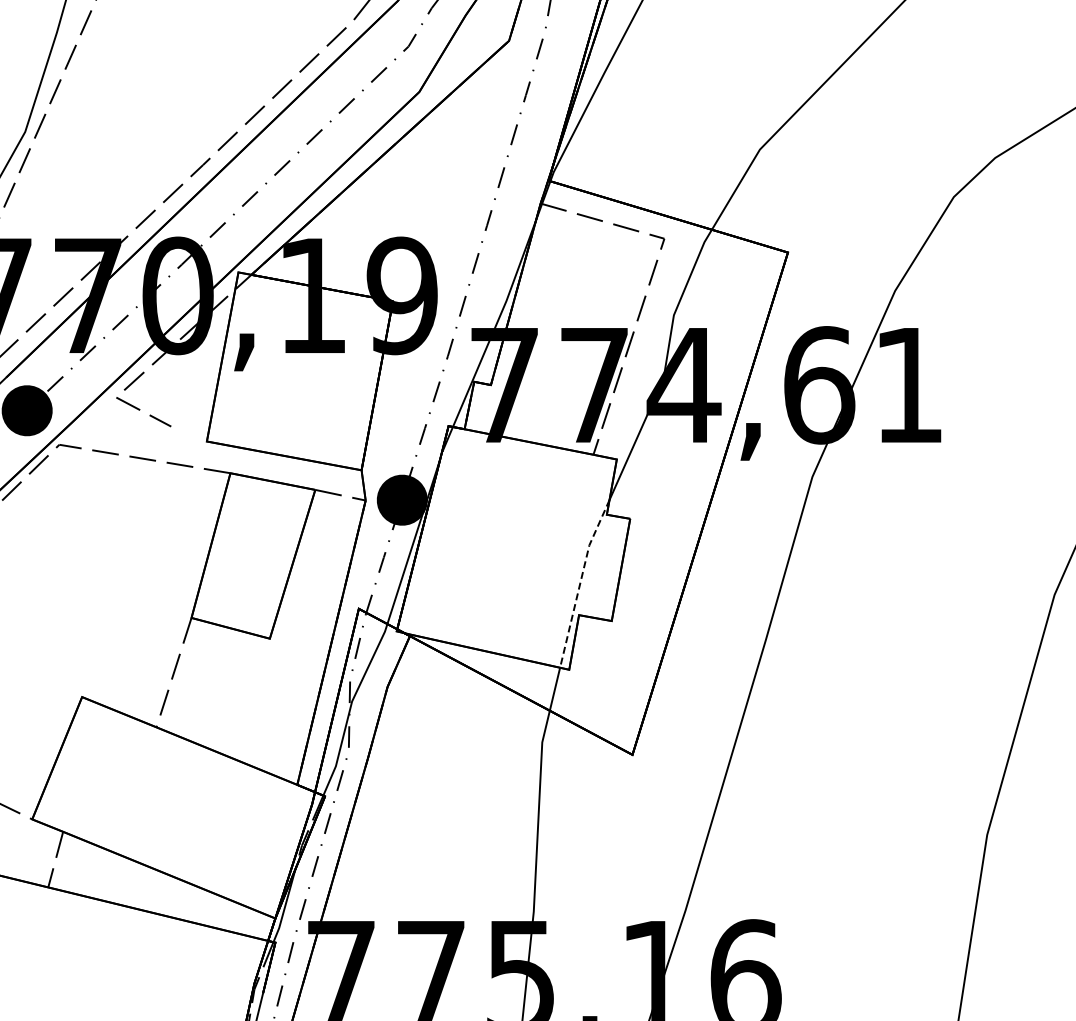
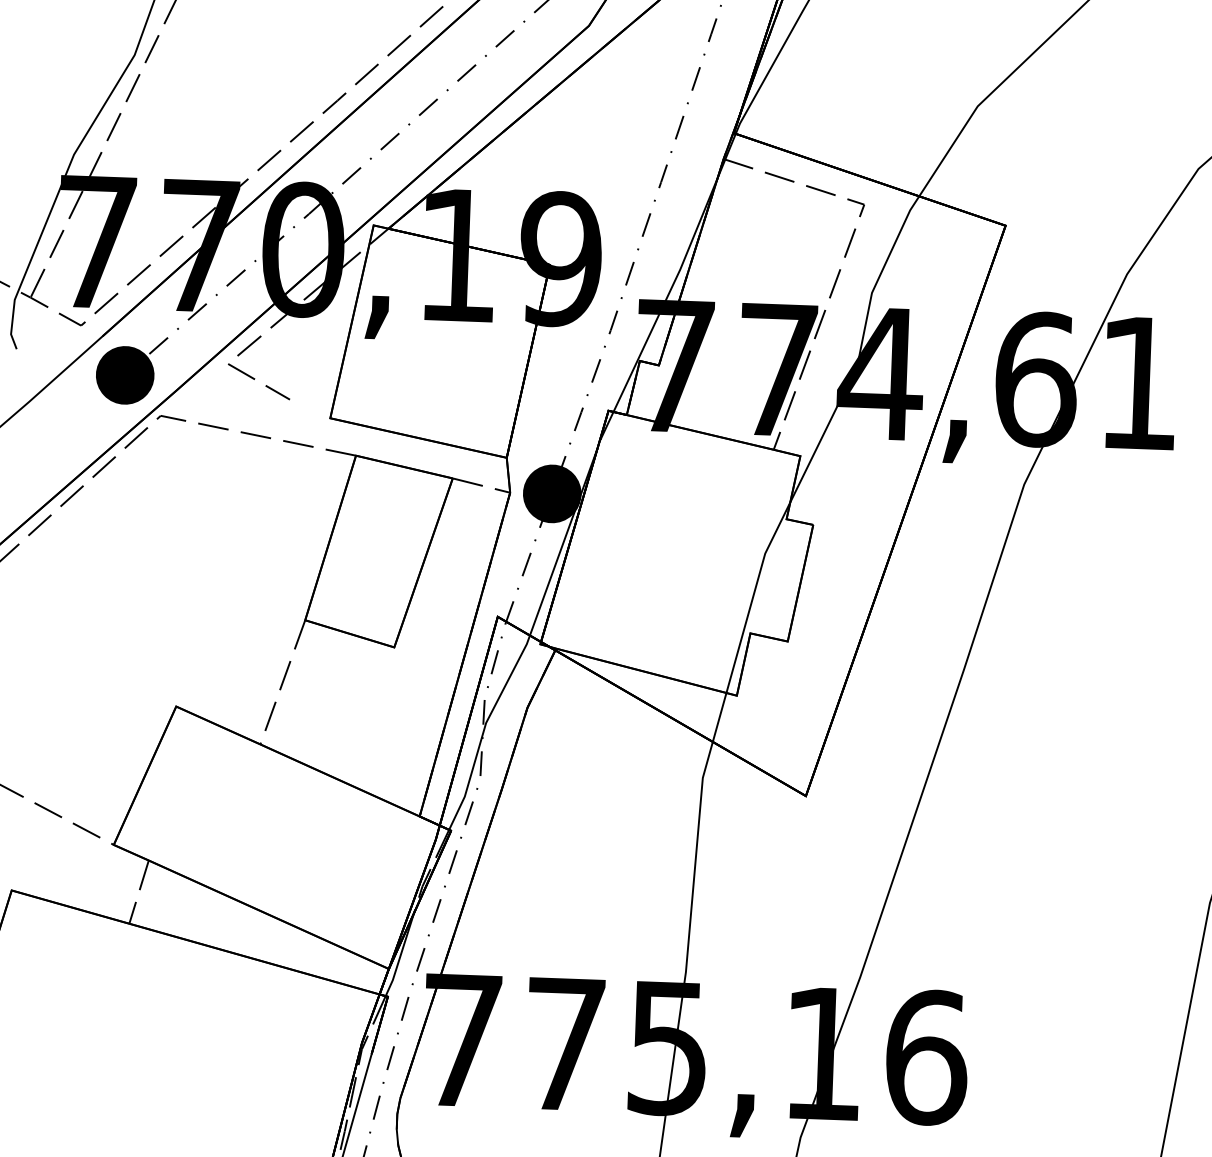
line: (580, 582) -> (753, 595), dashed -> solid

